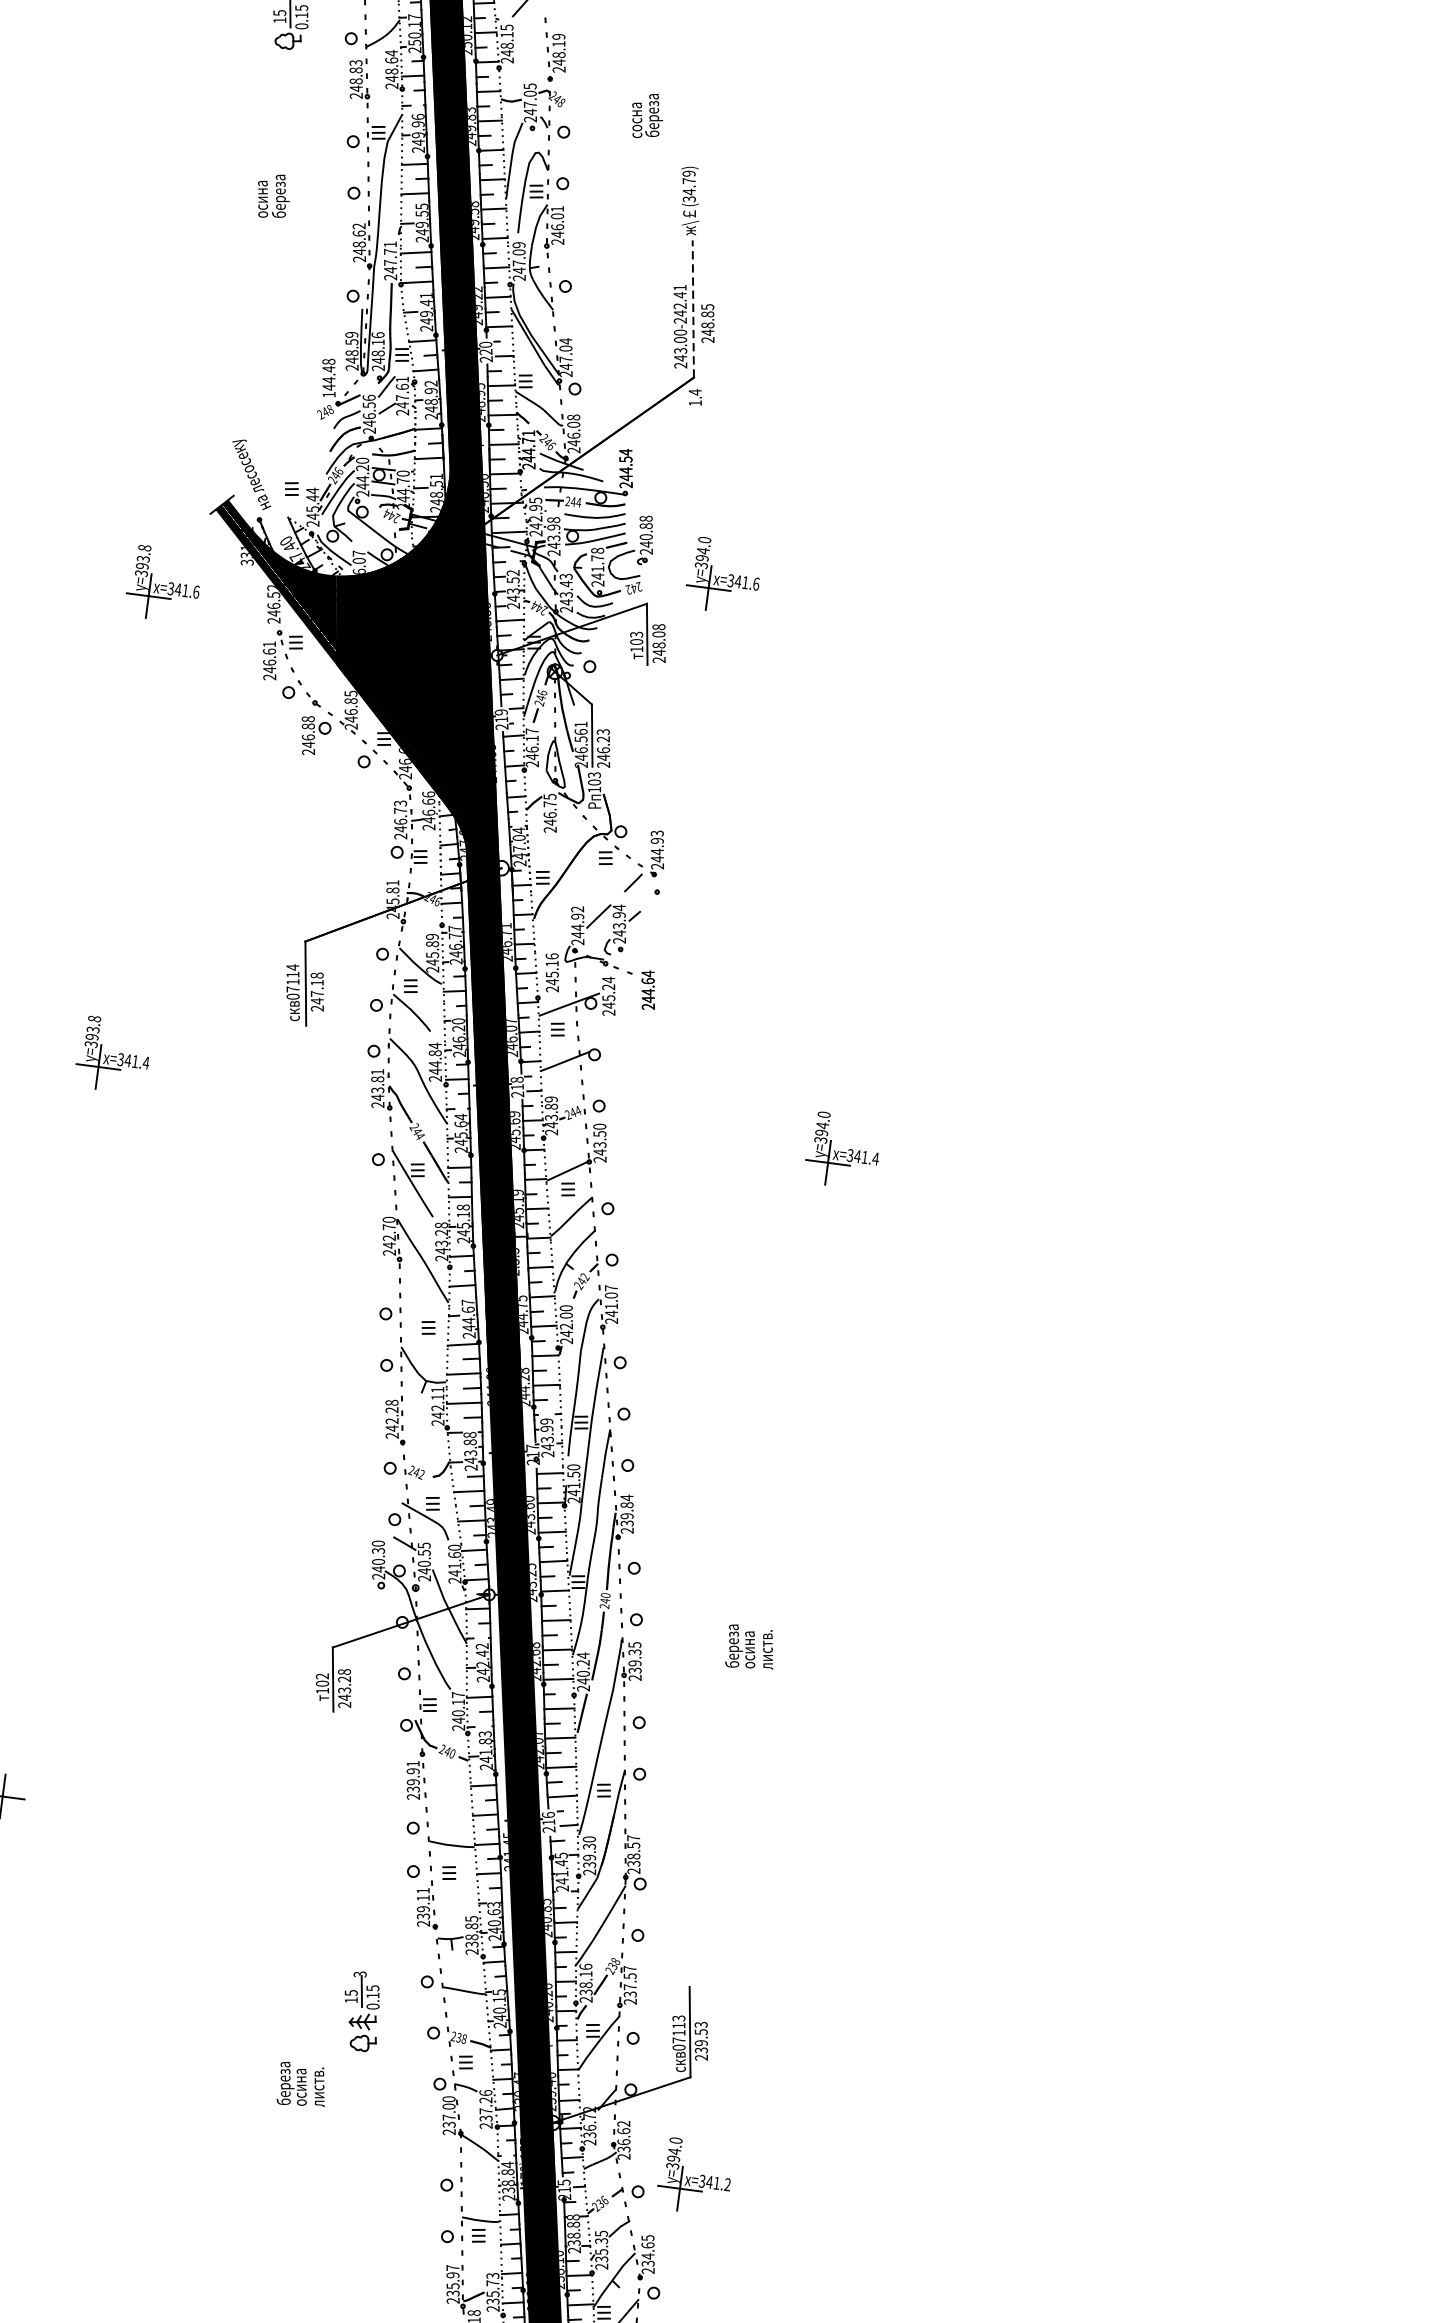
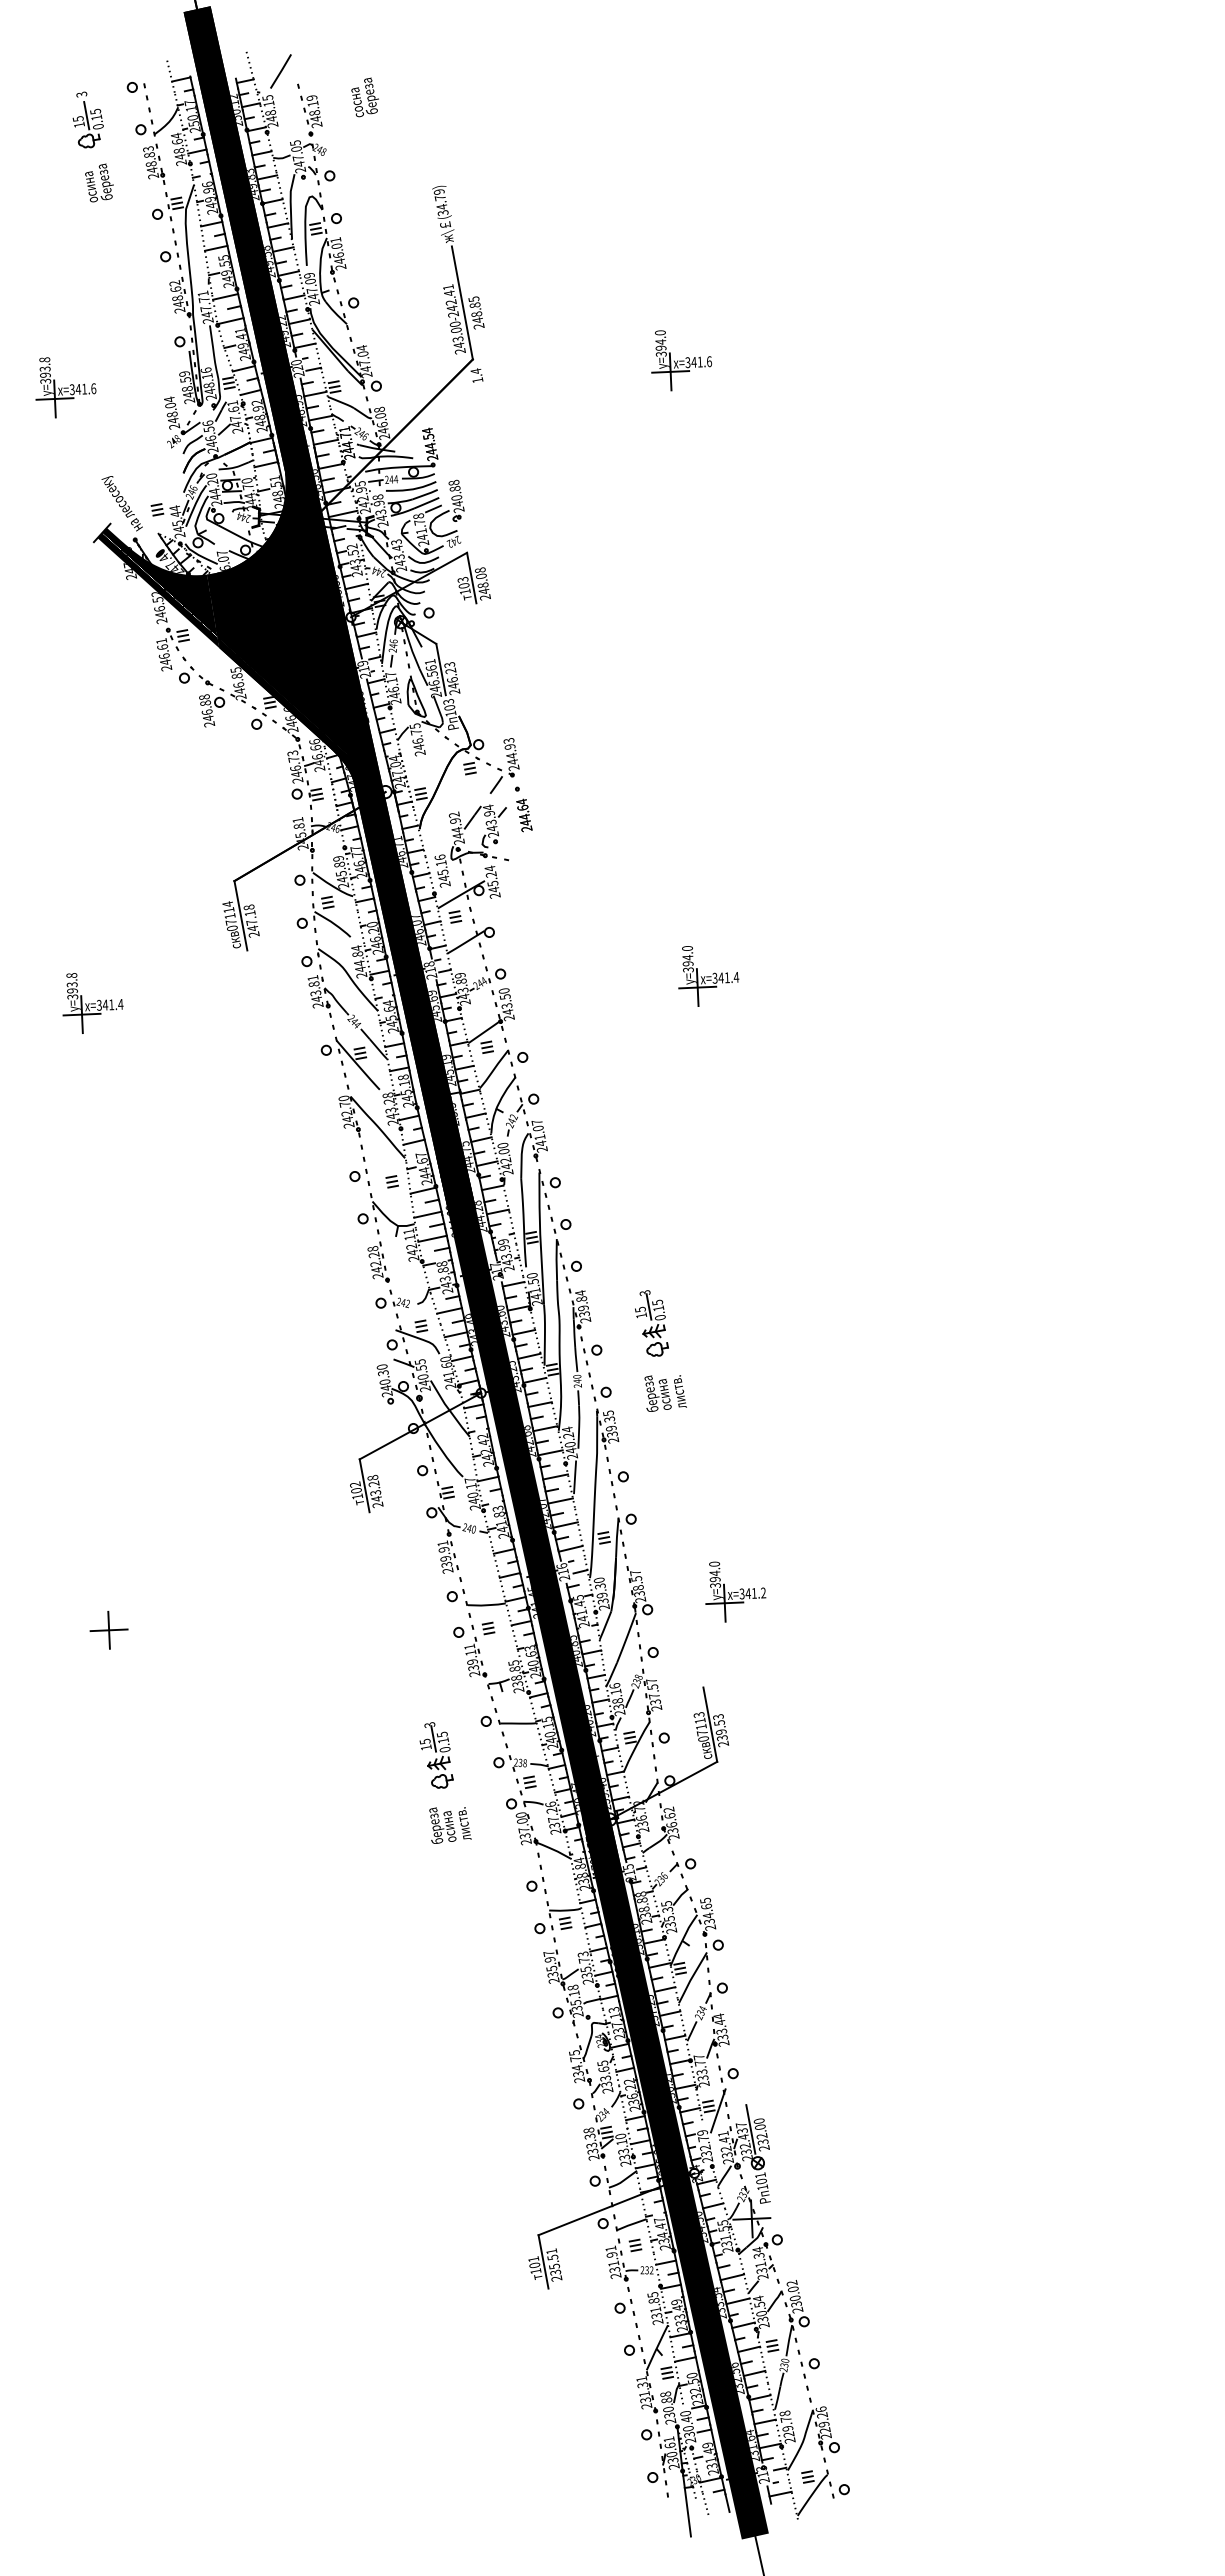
text: (646, 115) -> (364, 97), moved
text: (273, 195) -> (99, 182), moved
line: (693, 308) -> (462, 302), dashed -> solid
text: (328, 377) -> (171, 412), 144.48 -> 248.04
text: (246, 544) -> (128, 562), 331.61 -> 247.75
part: (723, 576) -> (681, 360), moved
part: (163, 584) -> (65, 387), moved
text: (648, 990) -> (524, 815), moved
part: (704, 1548) -> (651, 1323), added
text: (750, 1648) -> (665, 1393), moved
text: (302, 2086) -> (450, 1825), moved
part: (695, 2177) -> (735, 1591), moved

